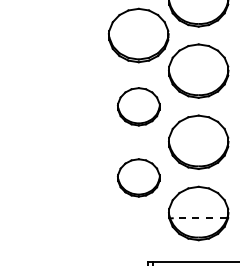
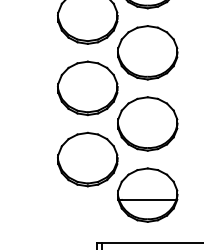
part: (138, 106) -> (87, 88), size x1.43
part: (138, 177) -> (87, 159), size x1.43
line: (199, 218) -> (148, 200), dashed -> solid

